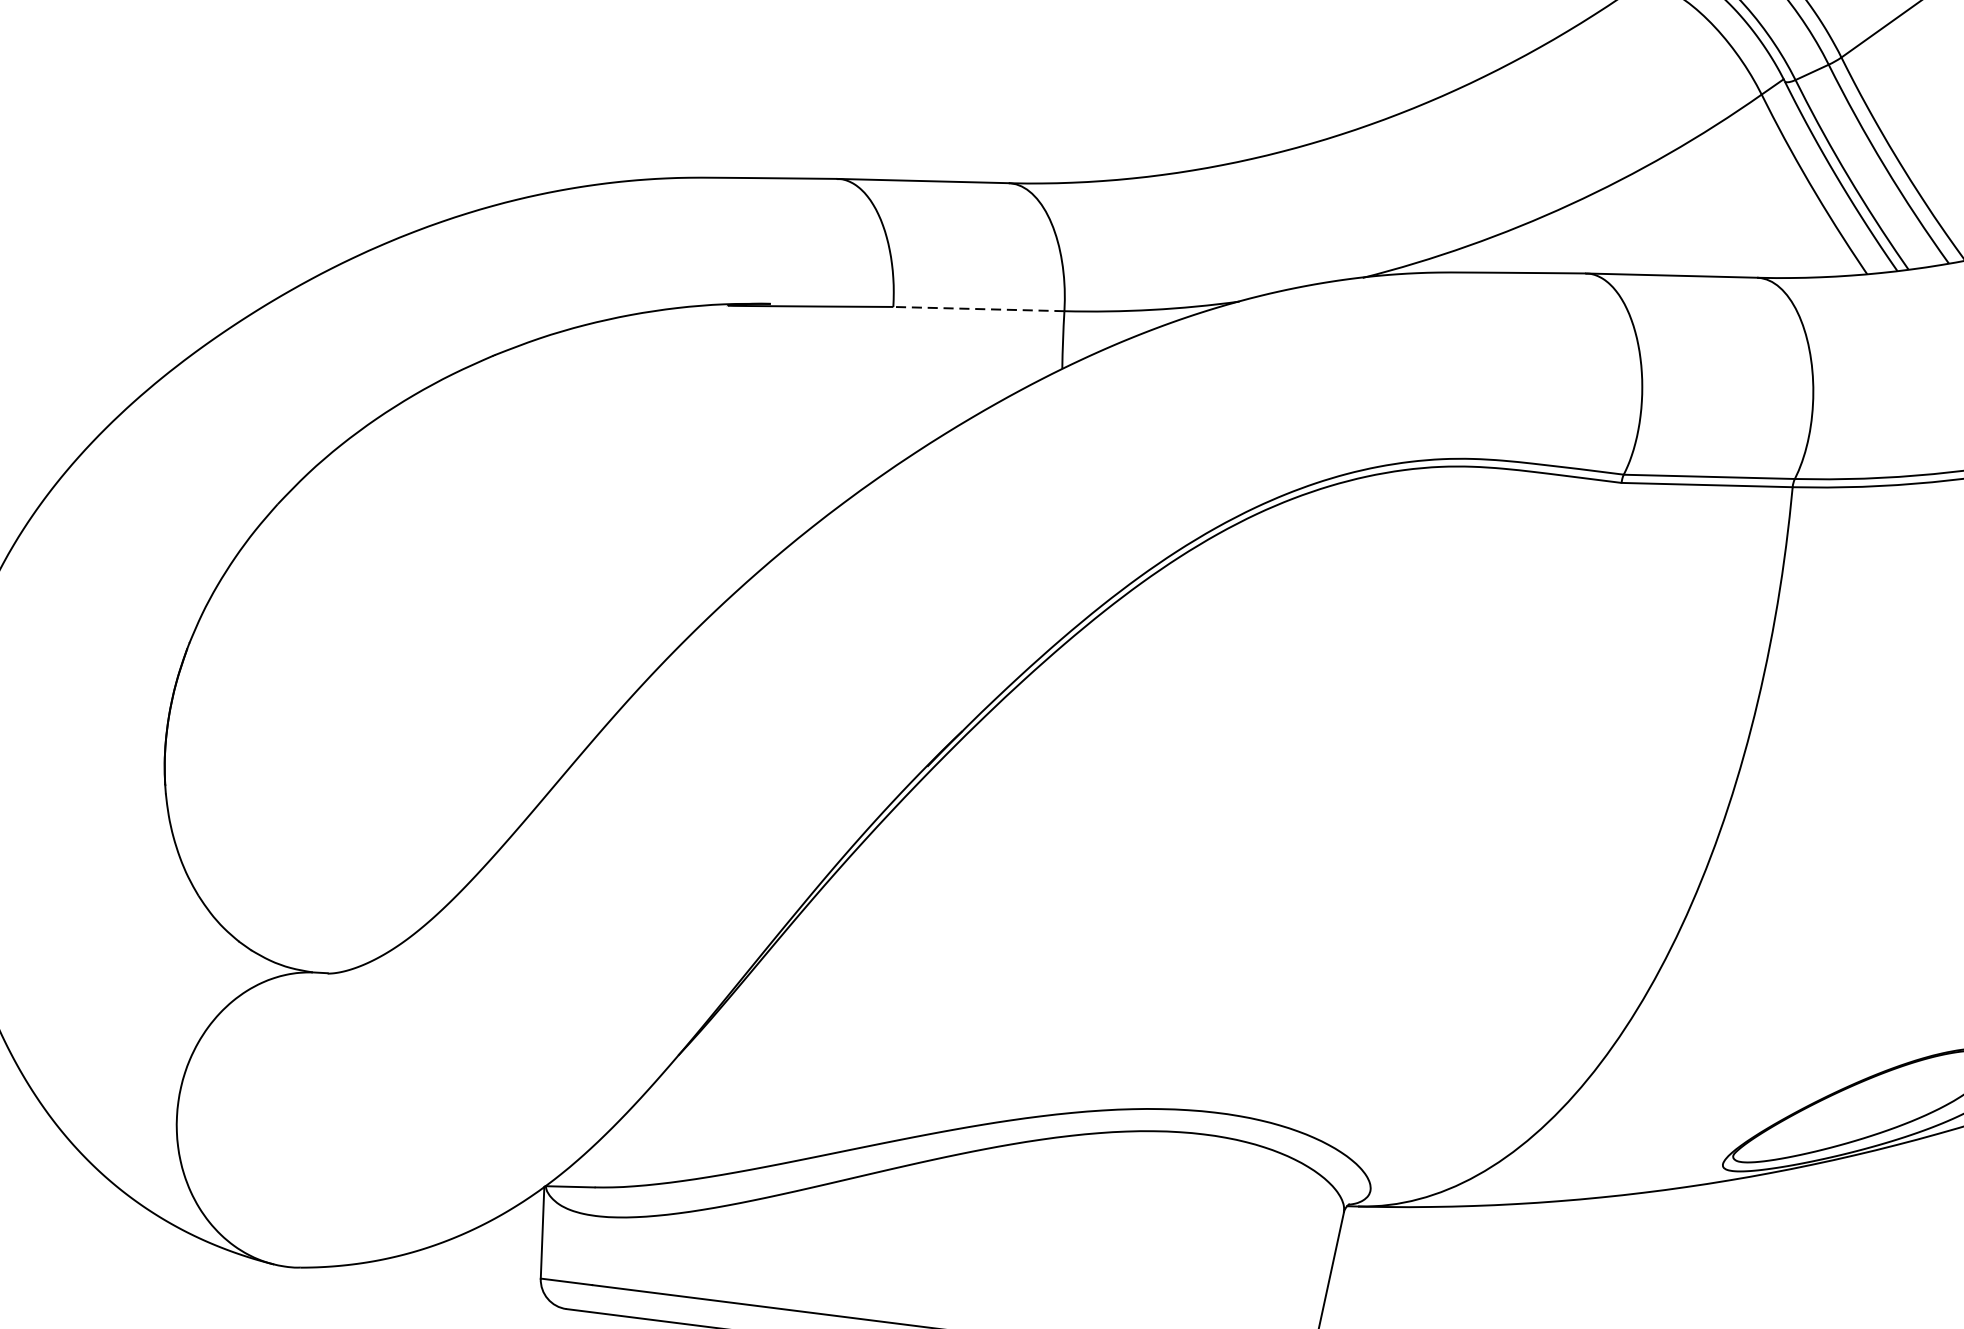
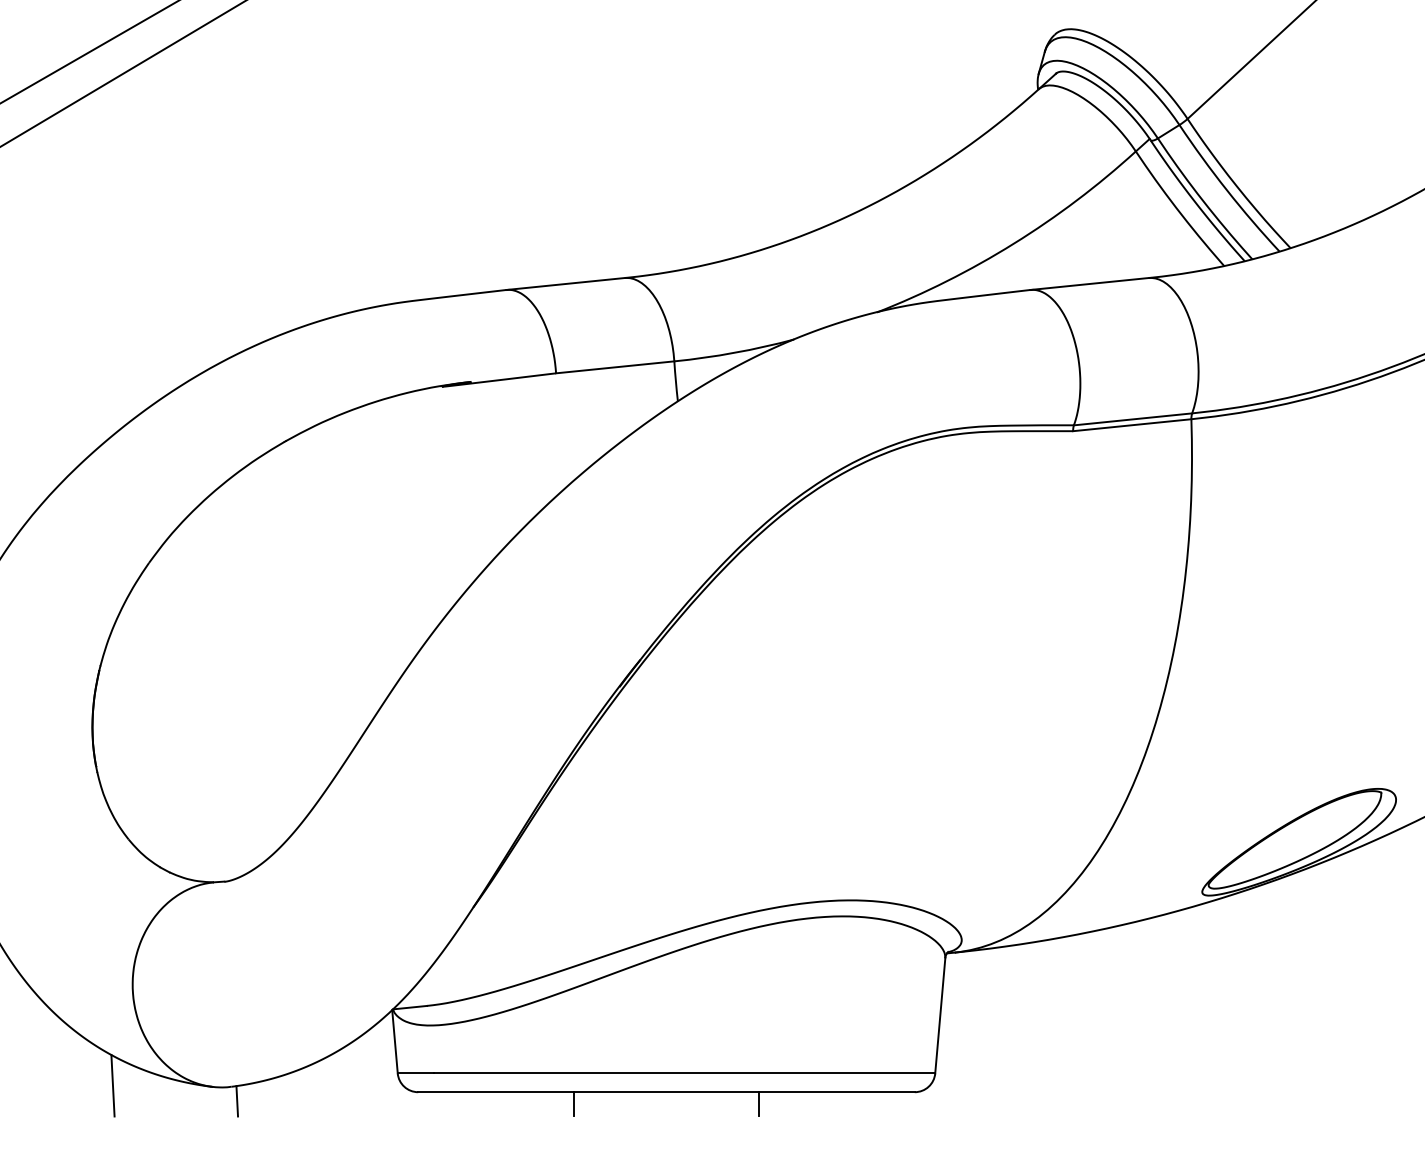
line: (977, 309) -> (614, 367), dashed -> solid
line: (131, 1244) -> (112, 1085), added
line: (306, 1289) -> (237, 1101), added

